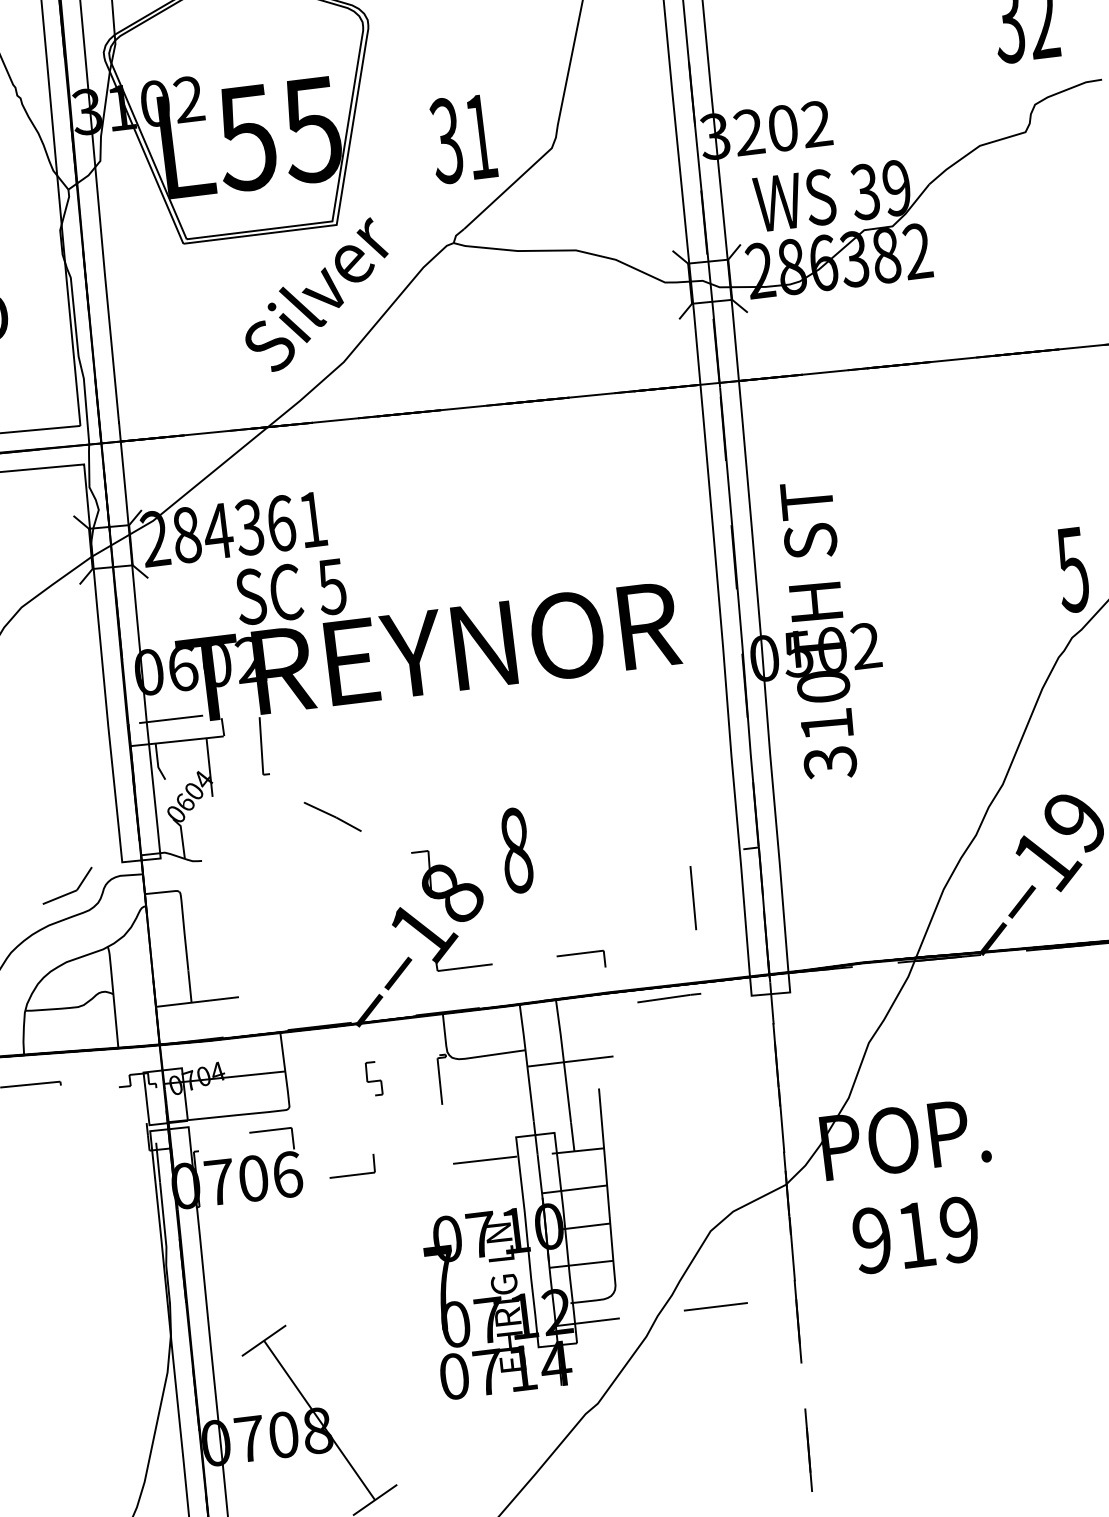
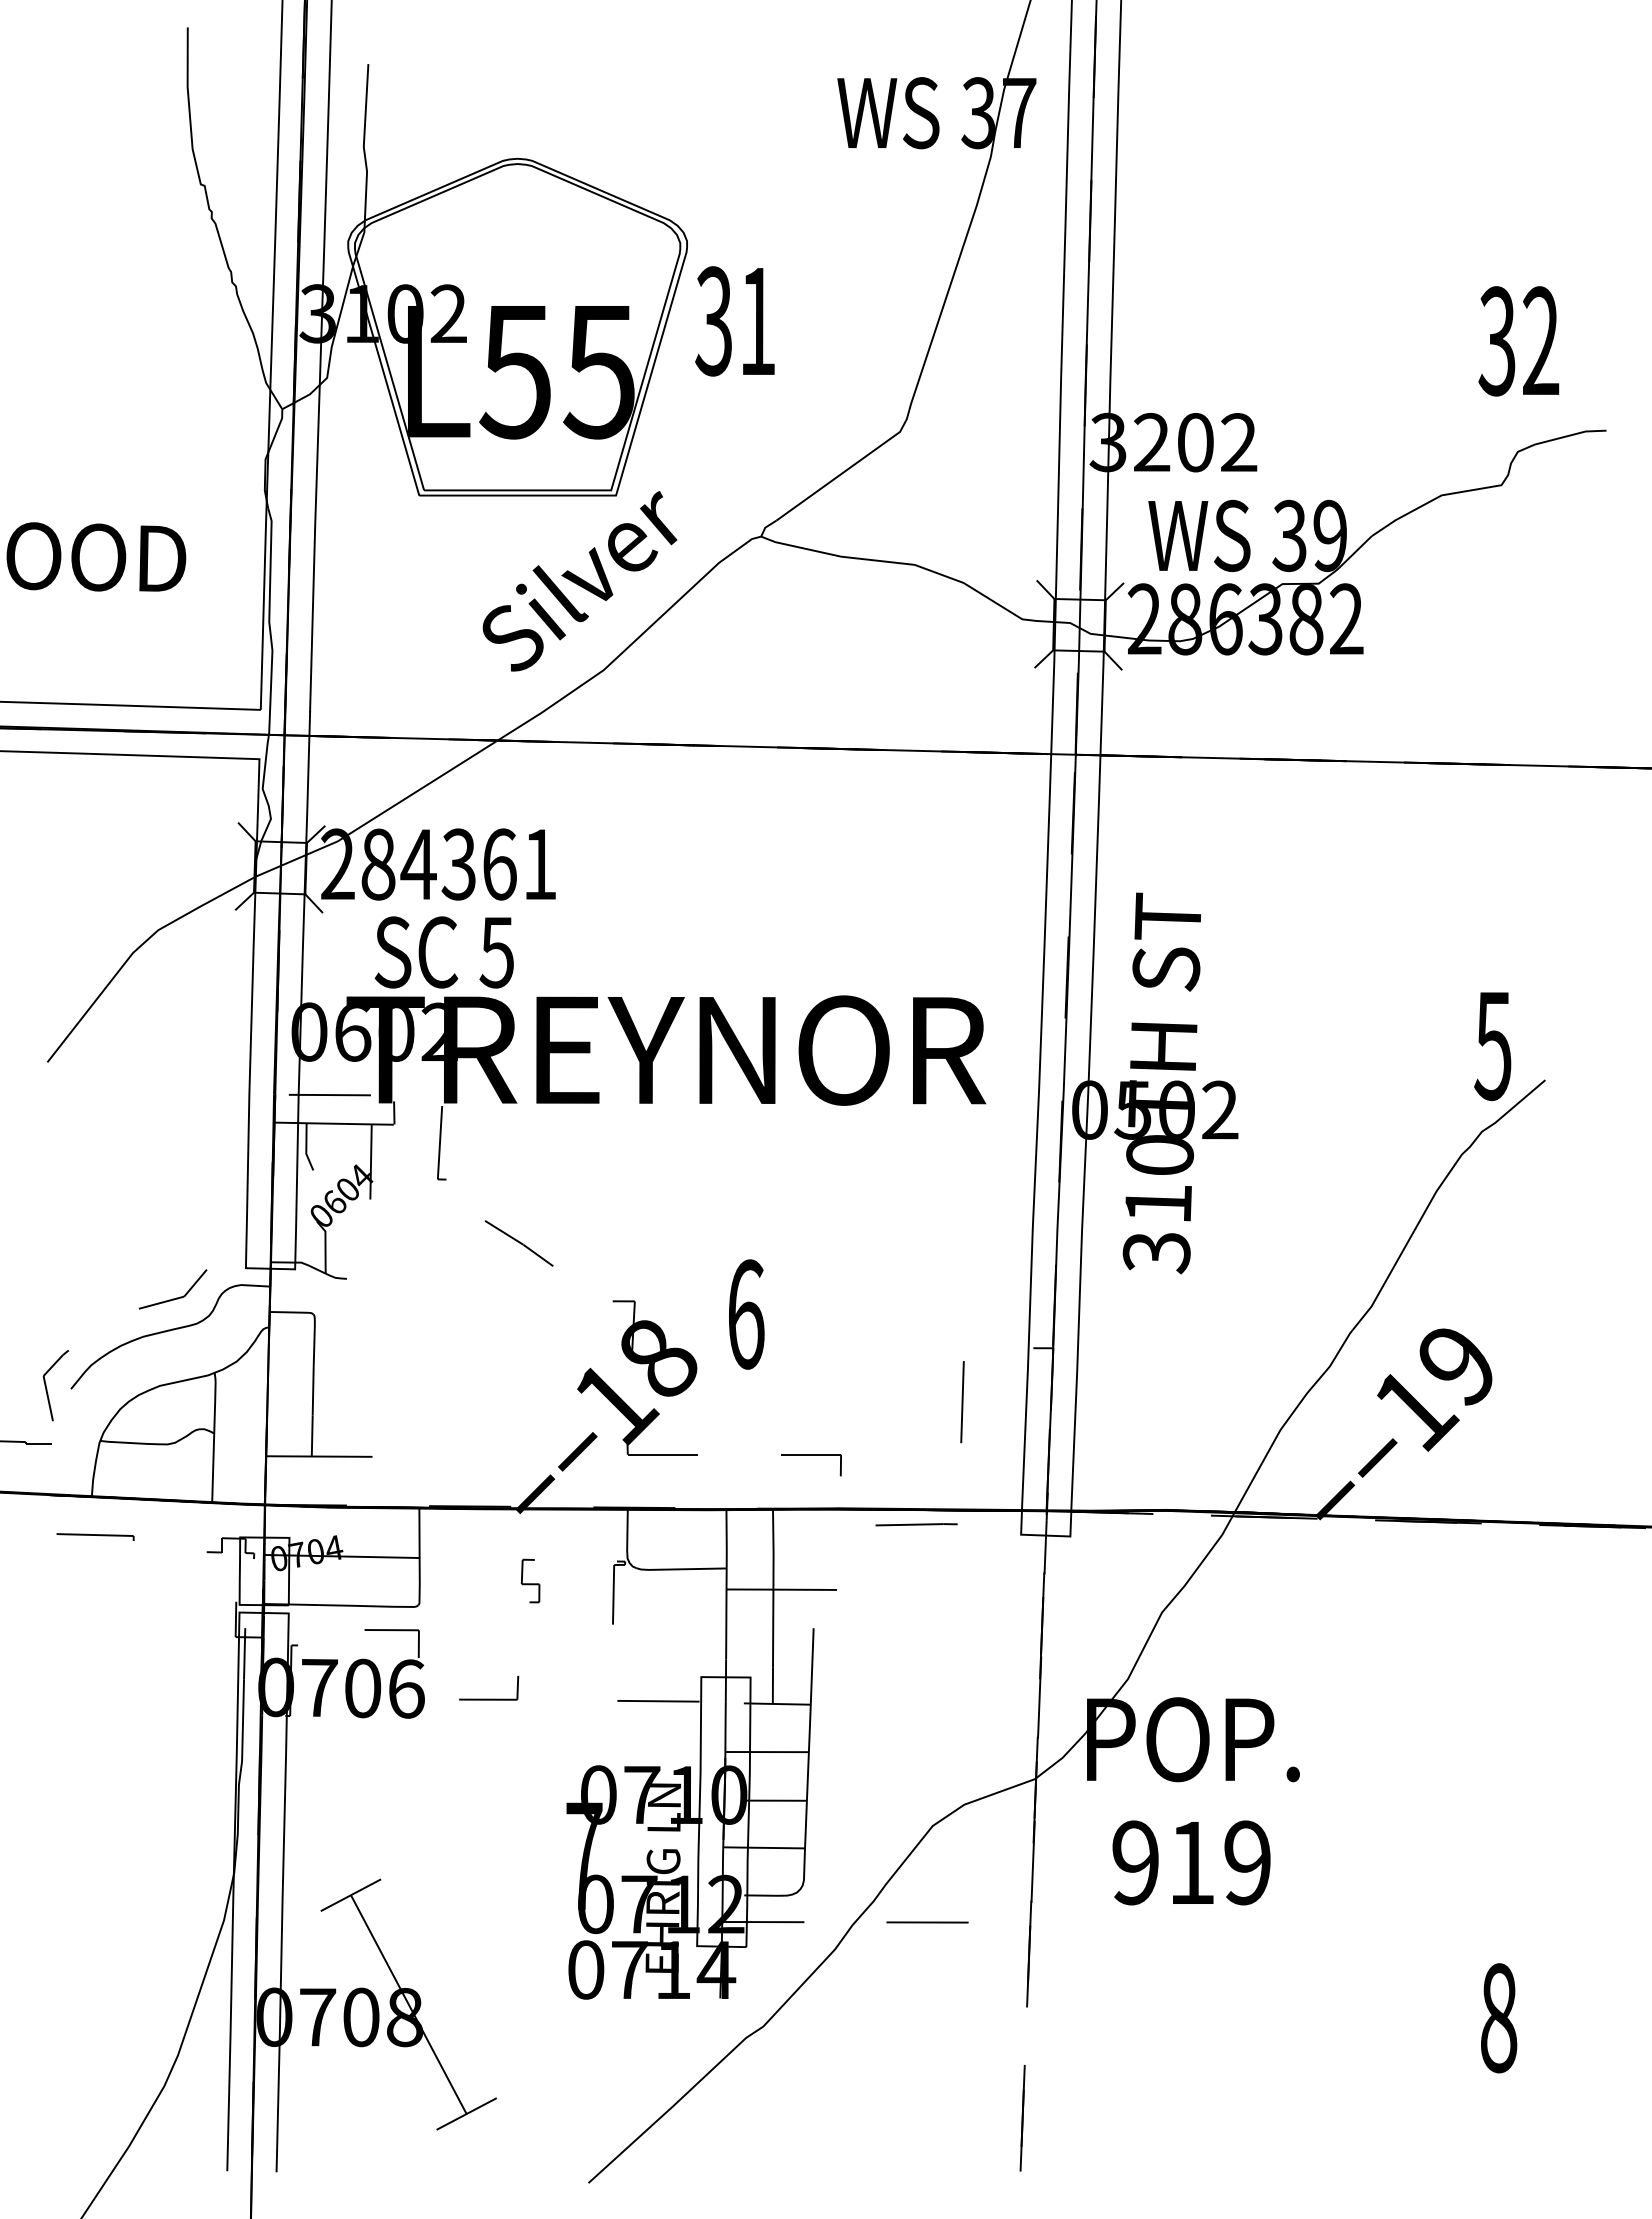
text: (462, 139) -> (734, 321), moved
text: (290, 592) -> (443, 952), moved
text: (516, 850) -> (746, 1314), 8 -> 6

